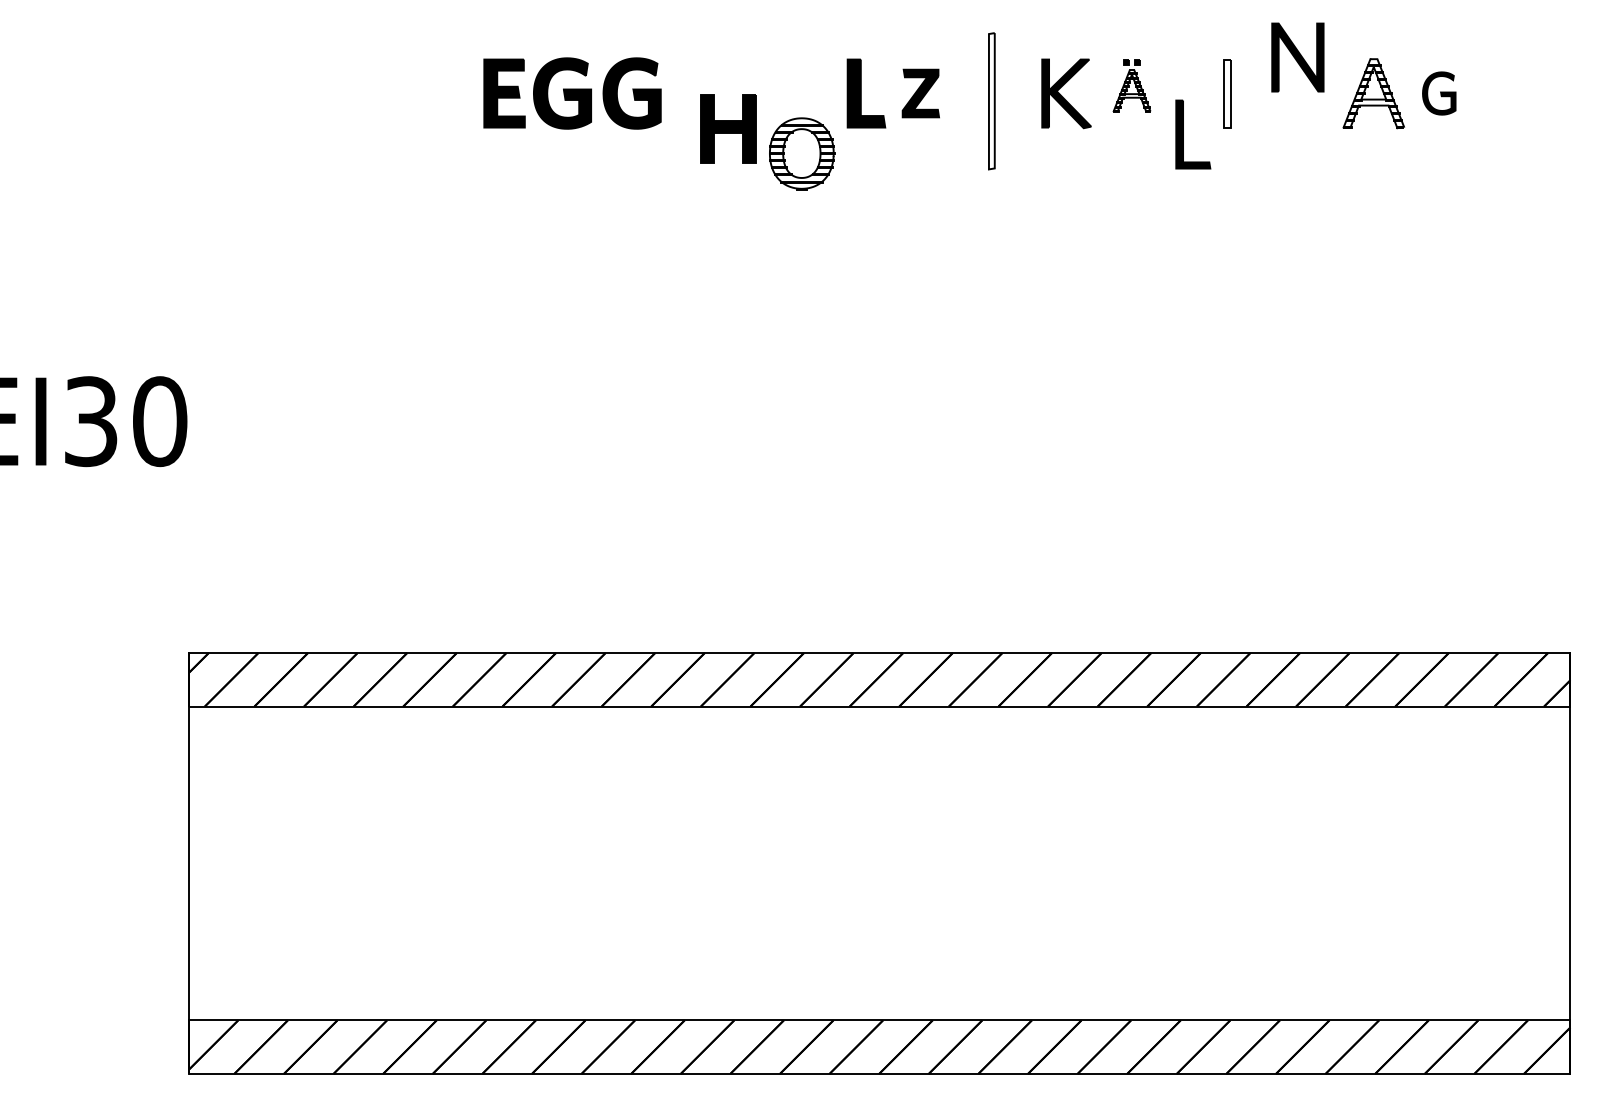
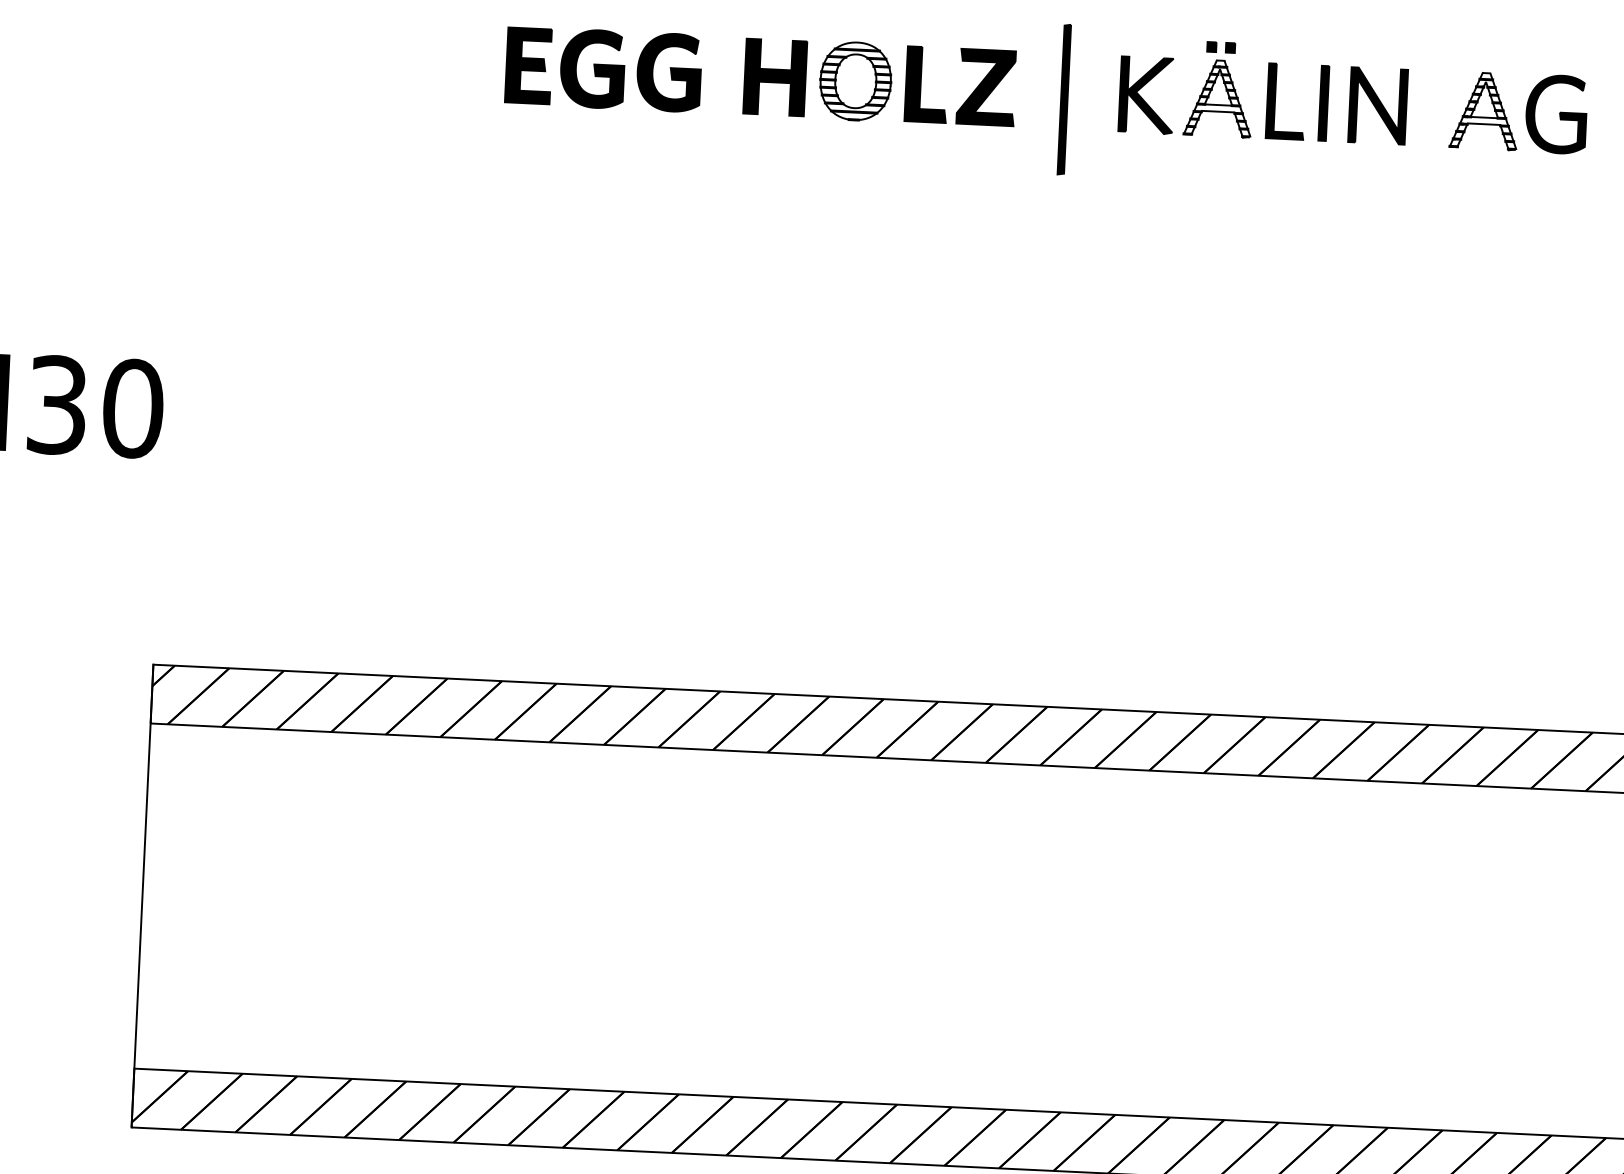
part: (1297, 57) -> (1377, 105), moved
part: (1131, 85) -> (1218, 89), size x1.67
part: (920, 93) -> (986, 87), size x1.43
fill: (1227, 93) -> (1323, 103), added
part: (1439, 93) -> (1556, 114), size x1.67
fill: (991, 101) -> (1063, 99), added
part: (728, 128) -> (775, 77), moved
part: (1183, 134) -> (1275, 101), moved
part: (802, 153) -> (856, 81), moved

